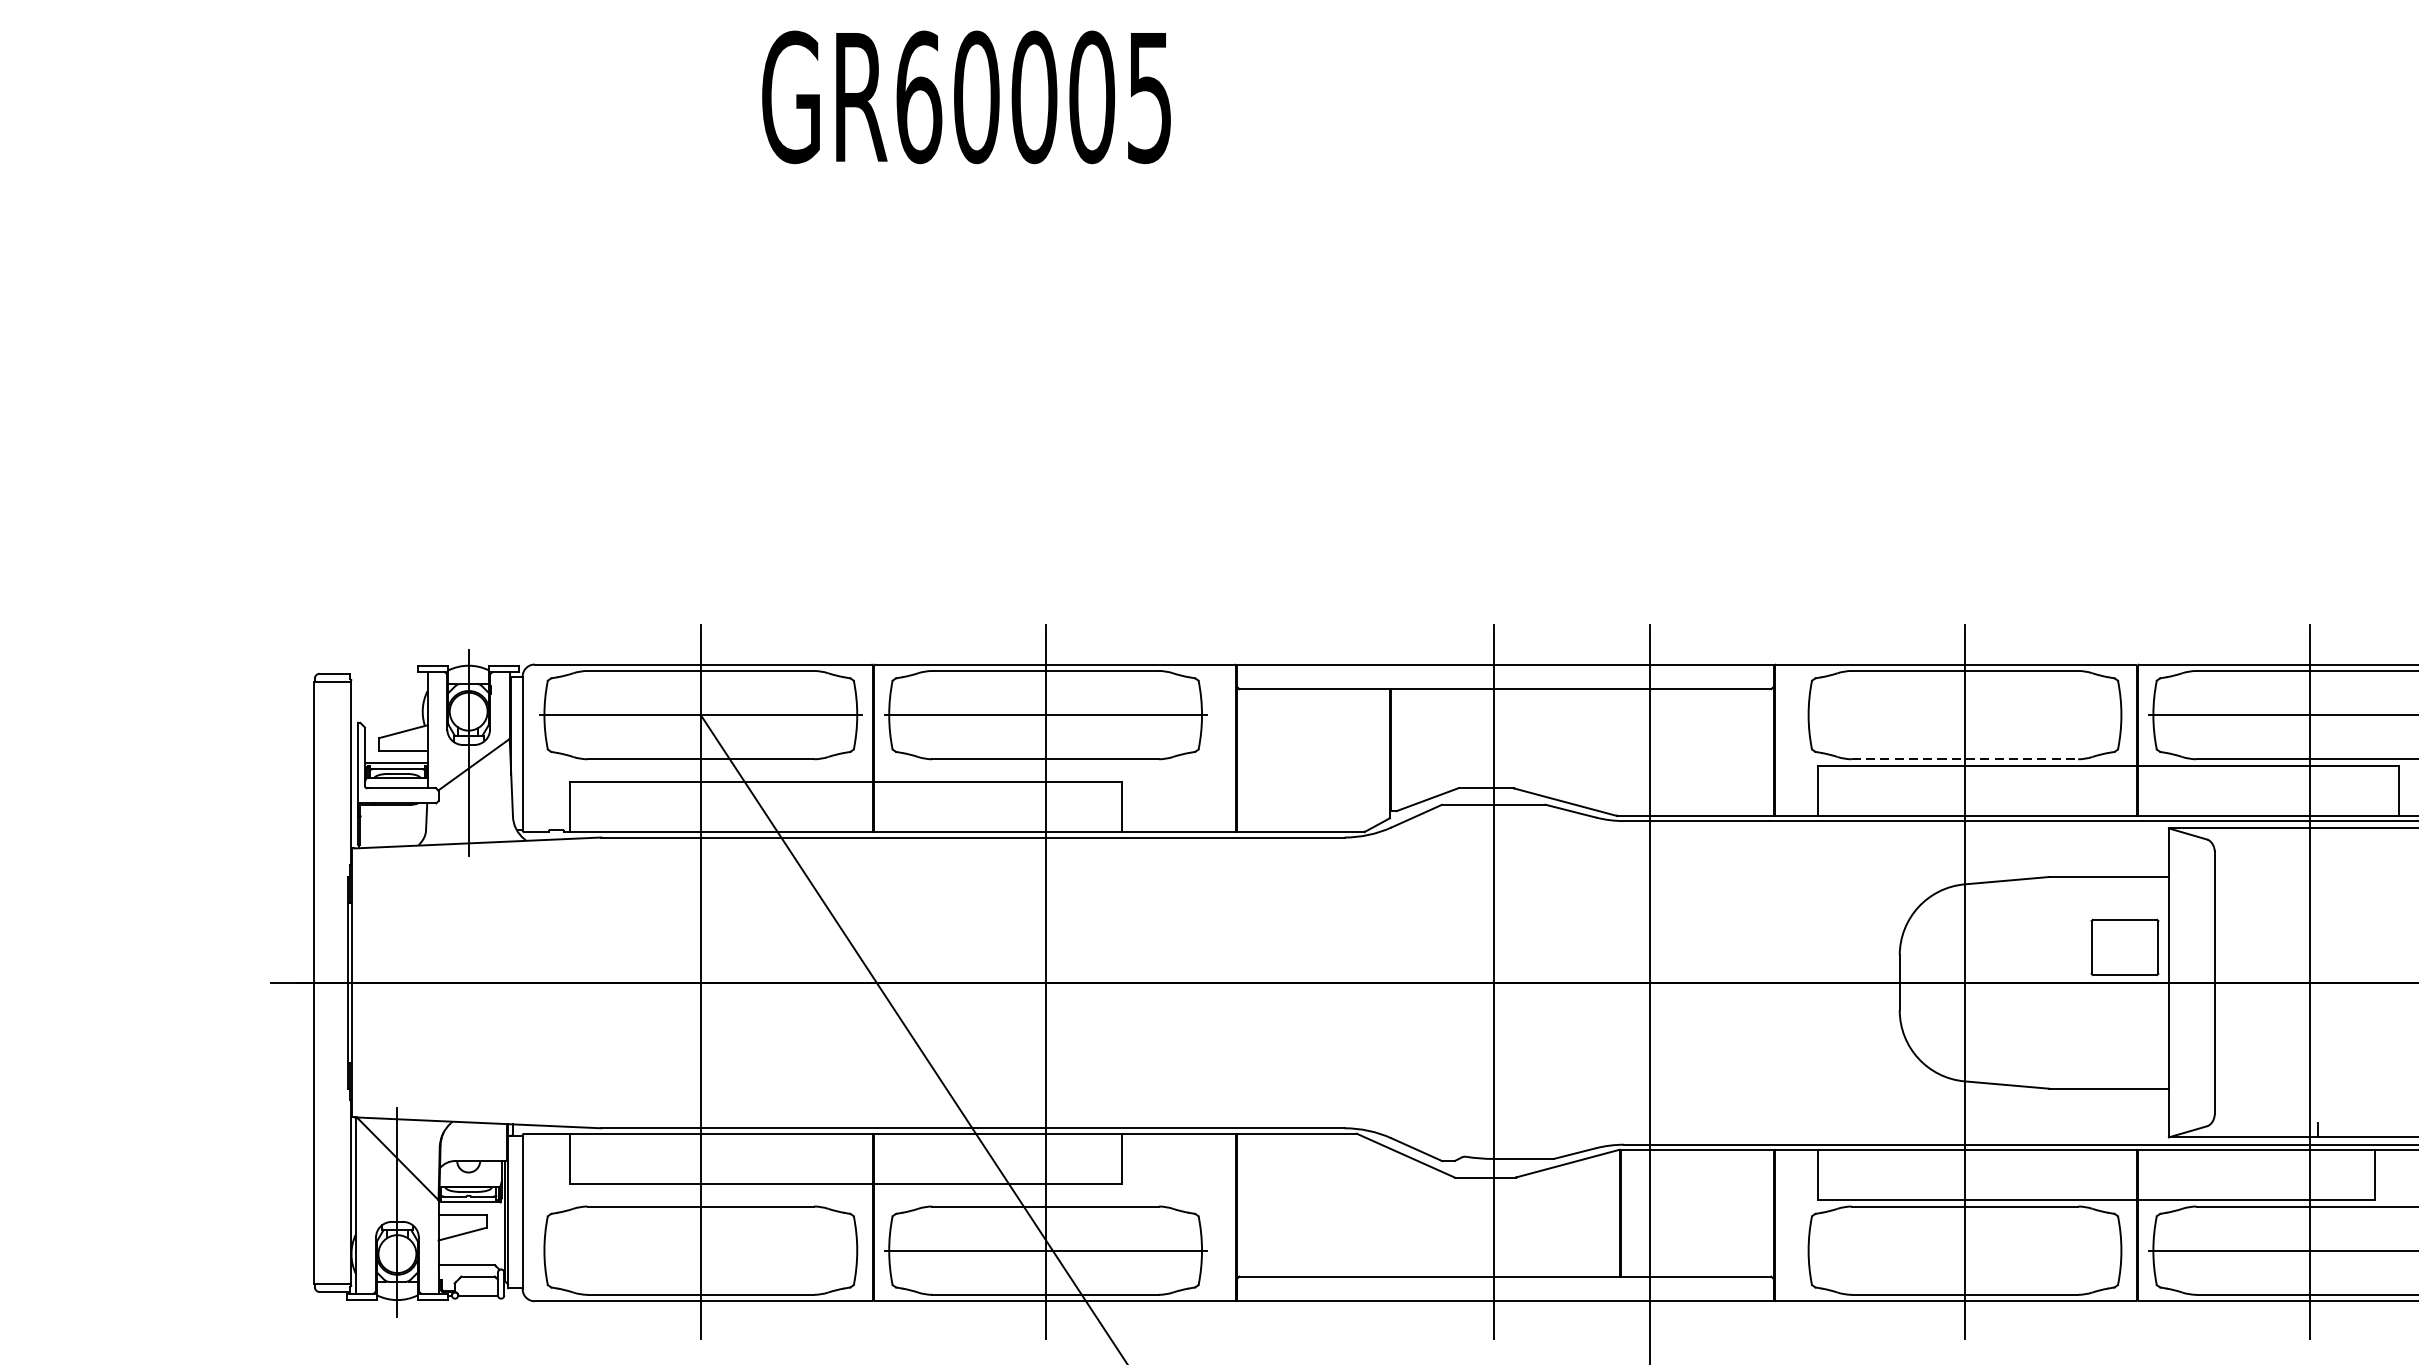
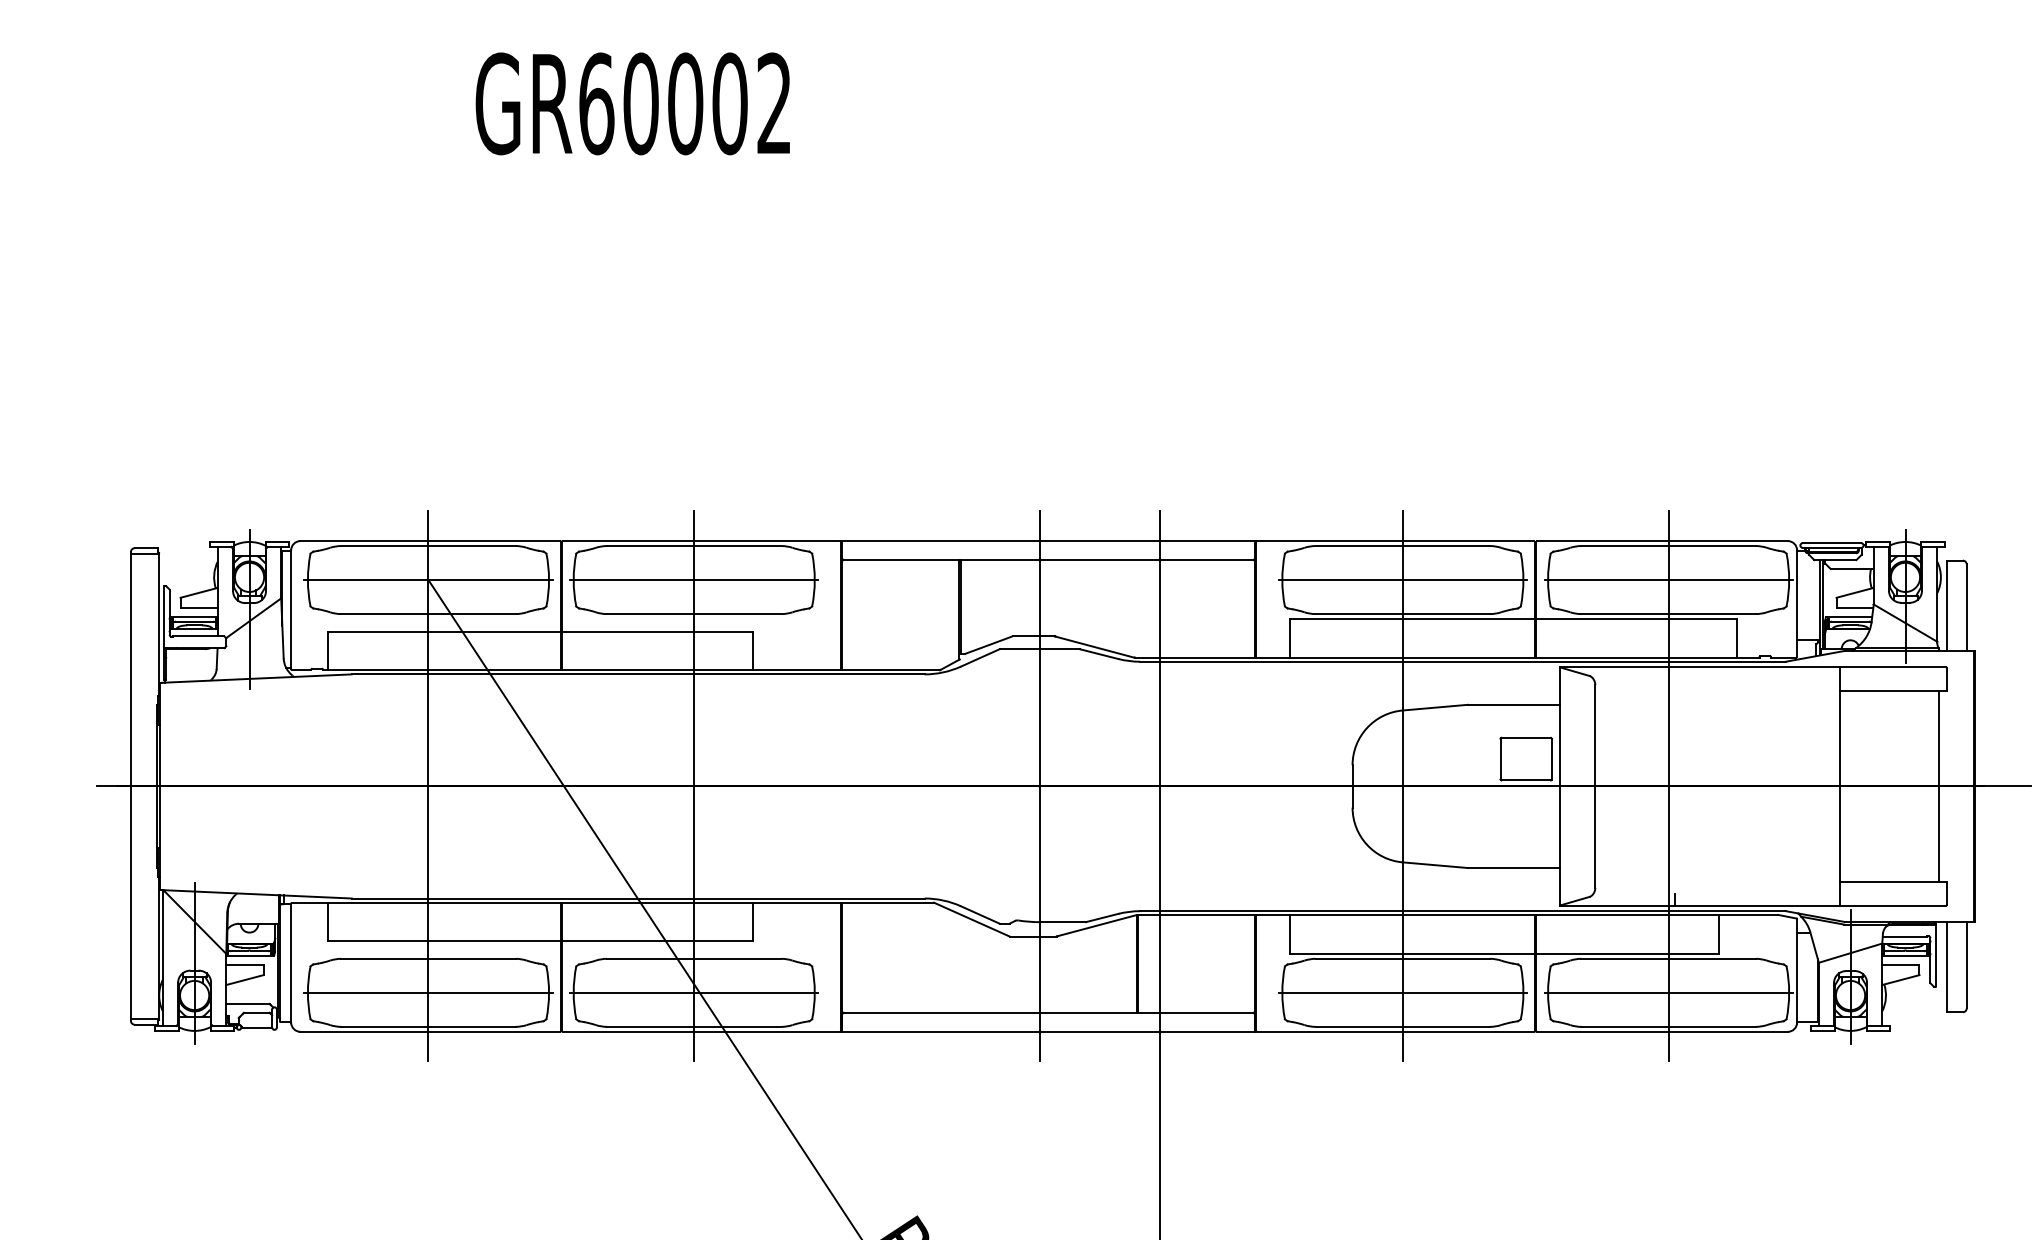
text: (1148, 96) -> (773, 103), GR60005 -> GR60002
line: (1964, 715) -> (1402, 580), added
line: (1965, 759) -> (1403, 614), dashed -> solid
line: (700, 1250) -> (428, 992), added
line: (1964, 1250) -> (1402, 992), added

